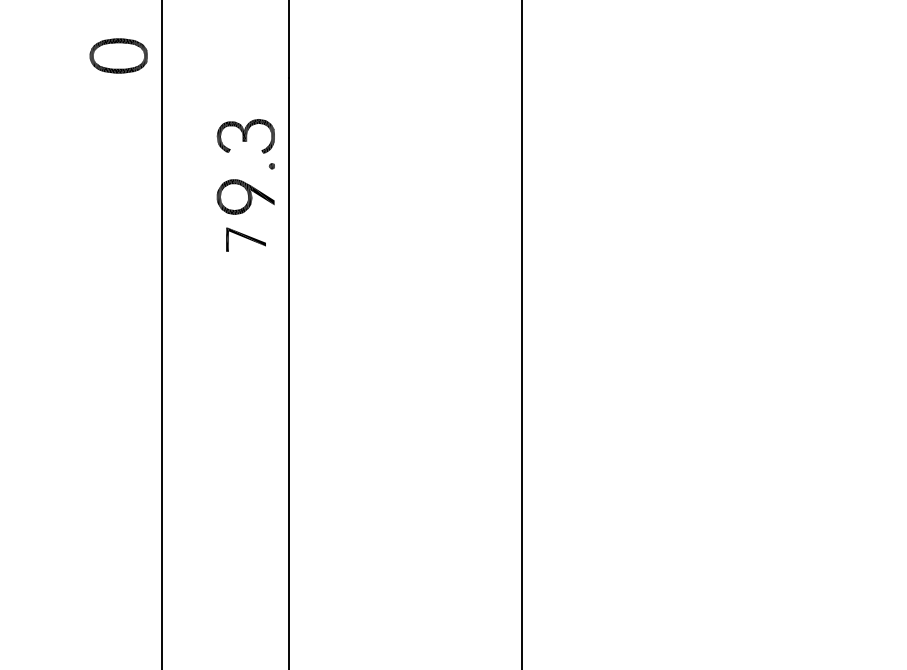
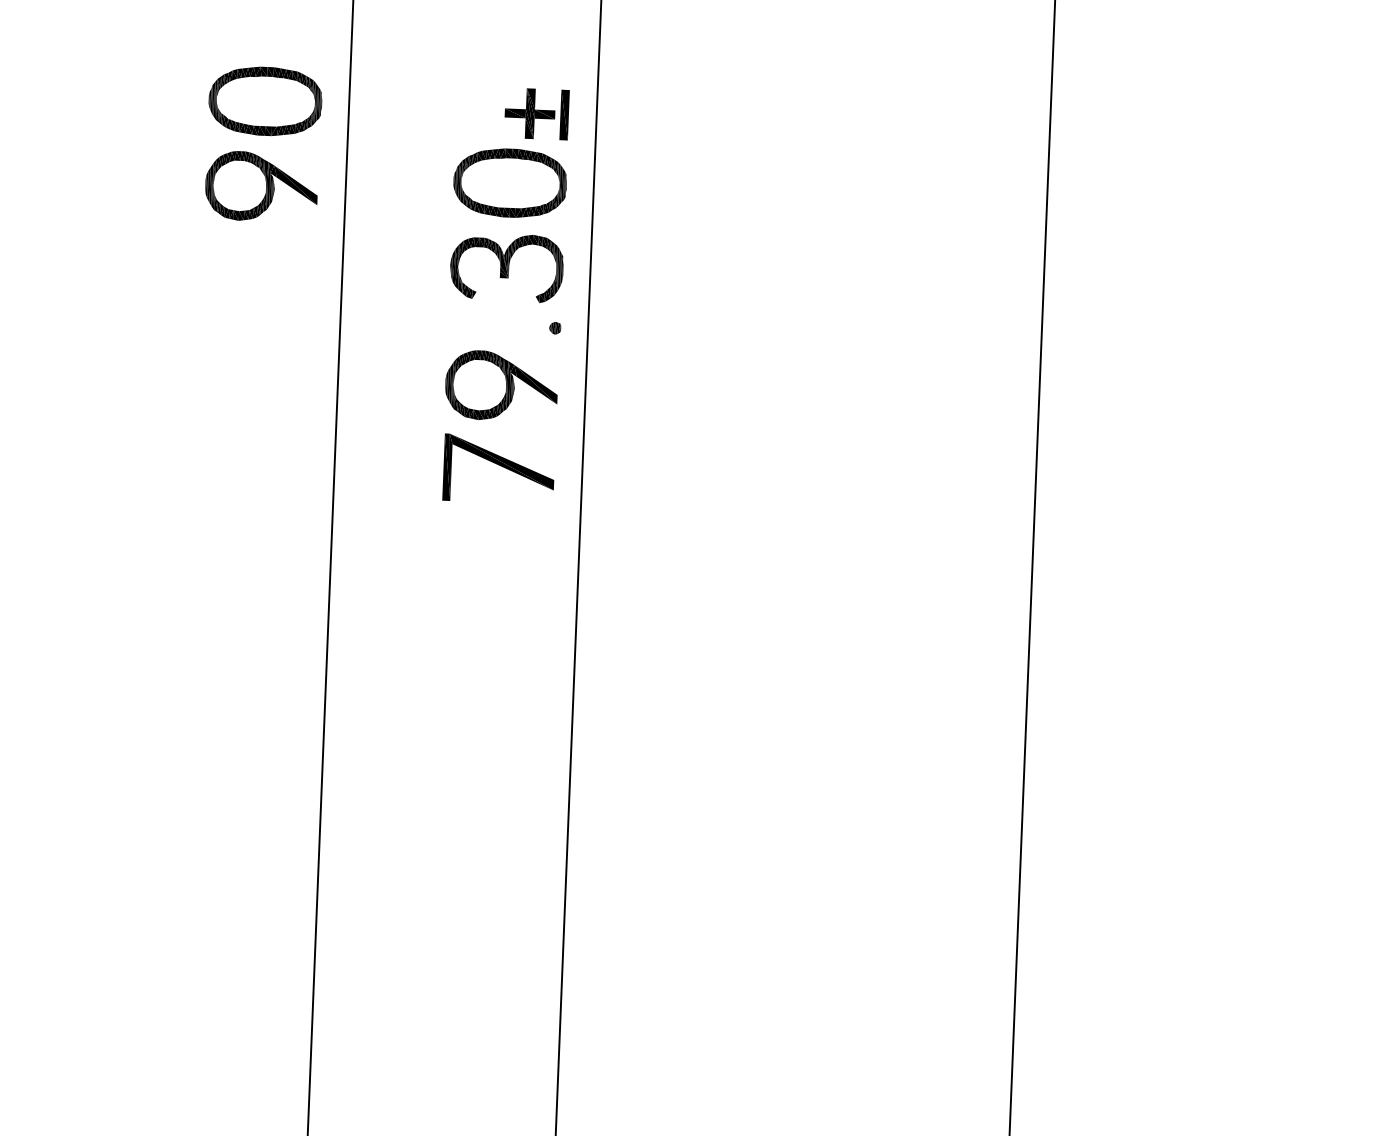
part: (245, 77) -> (510, 153), added
part: (118, 99) -> (261, 186), added
part: (245, 239) -> (497, 468), size x1.43

